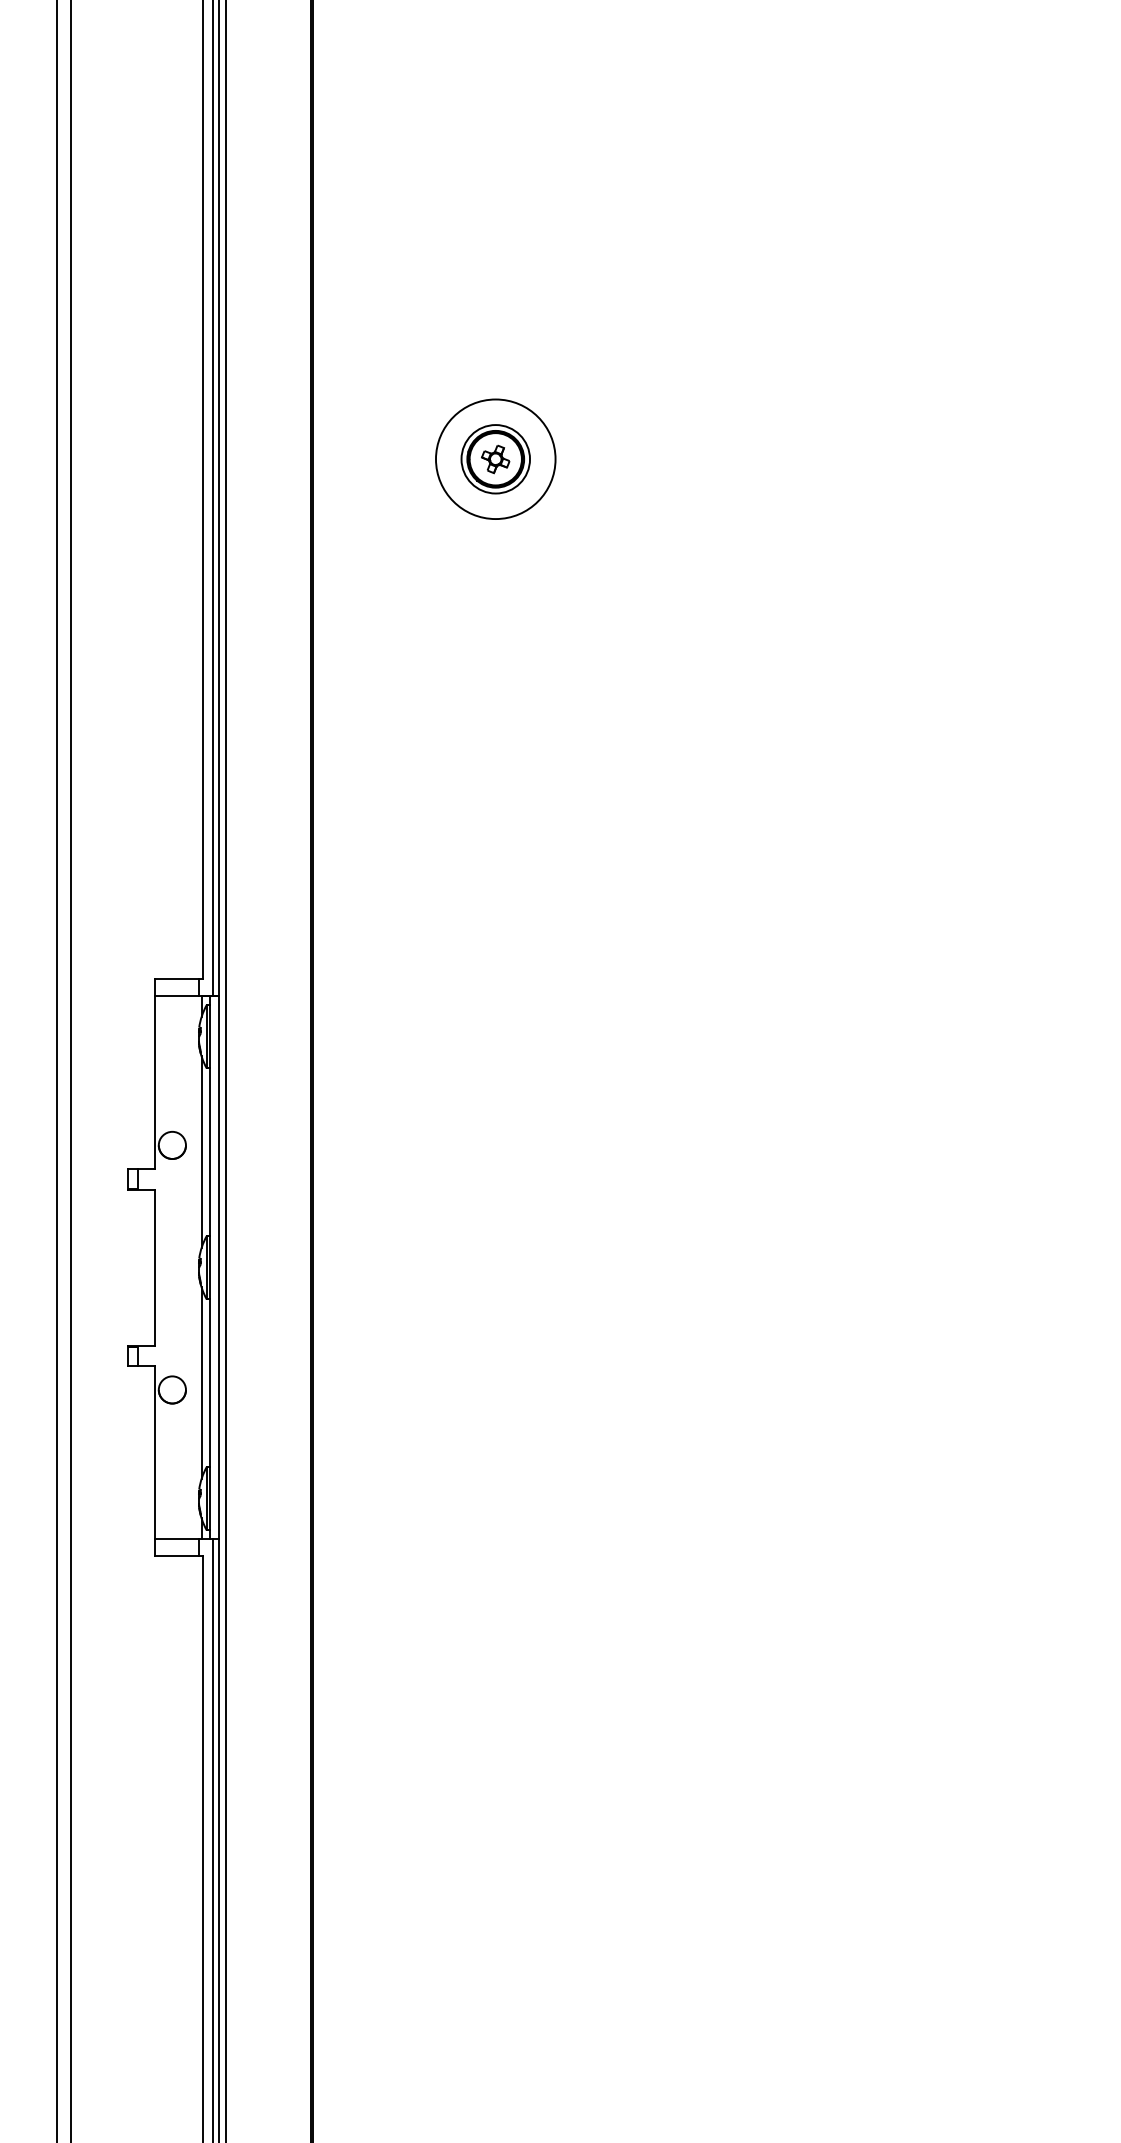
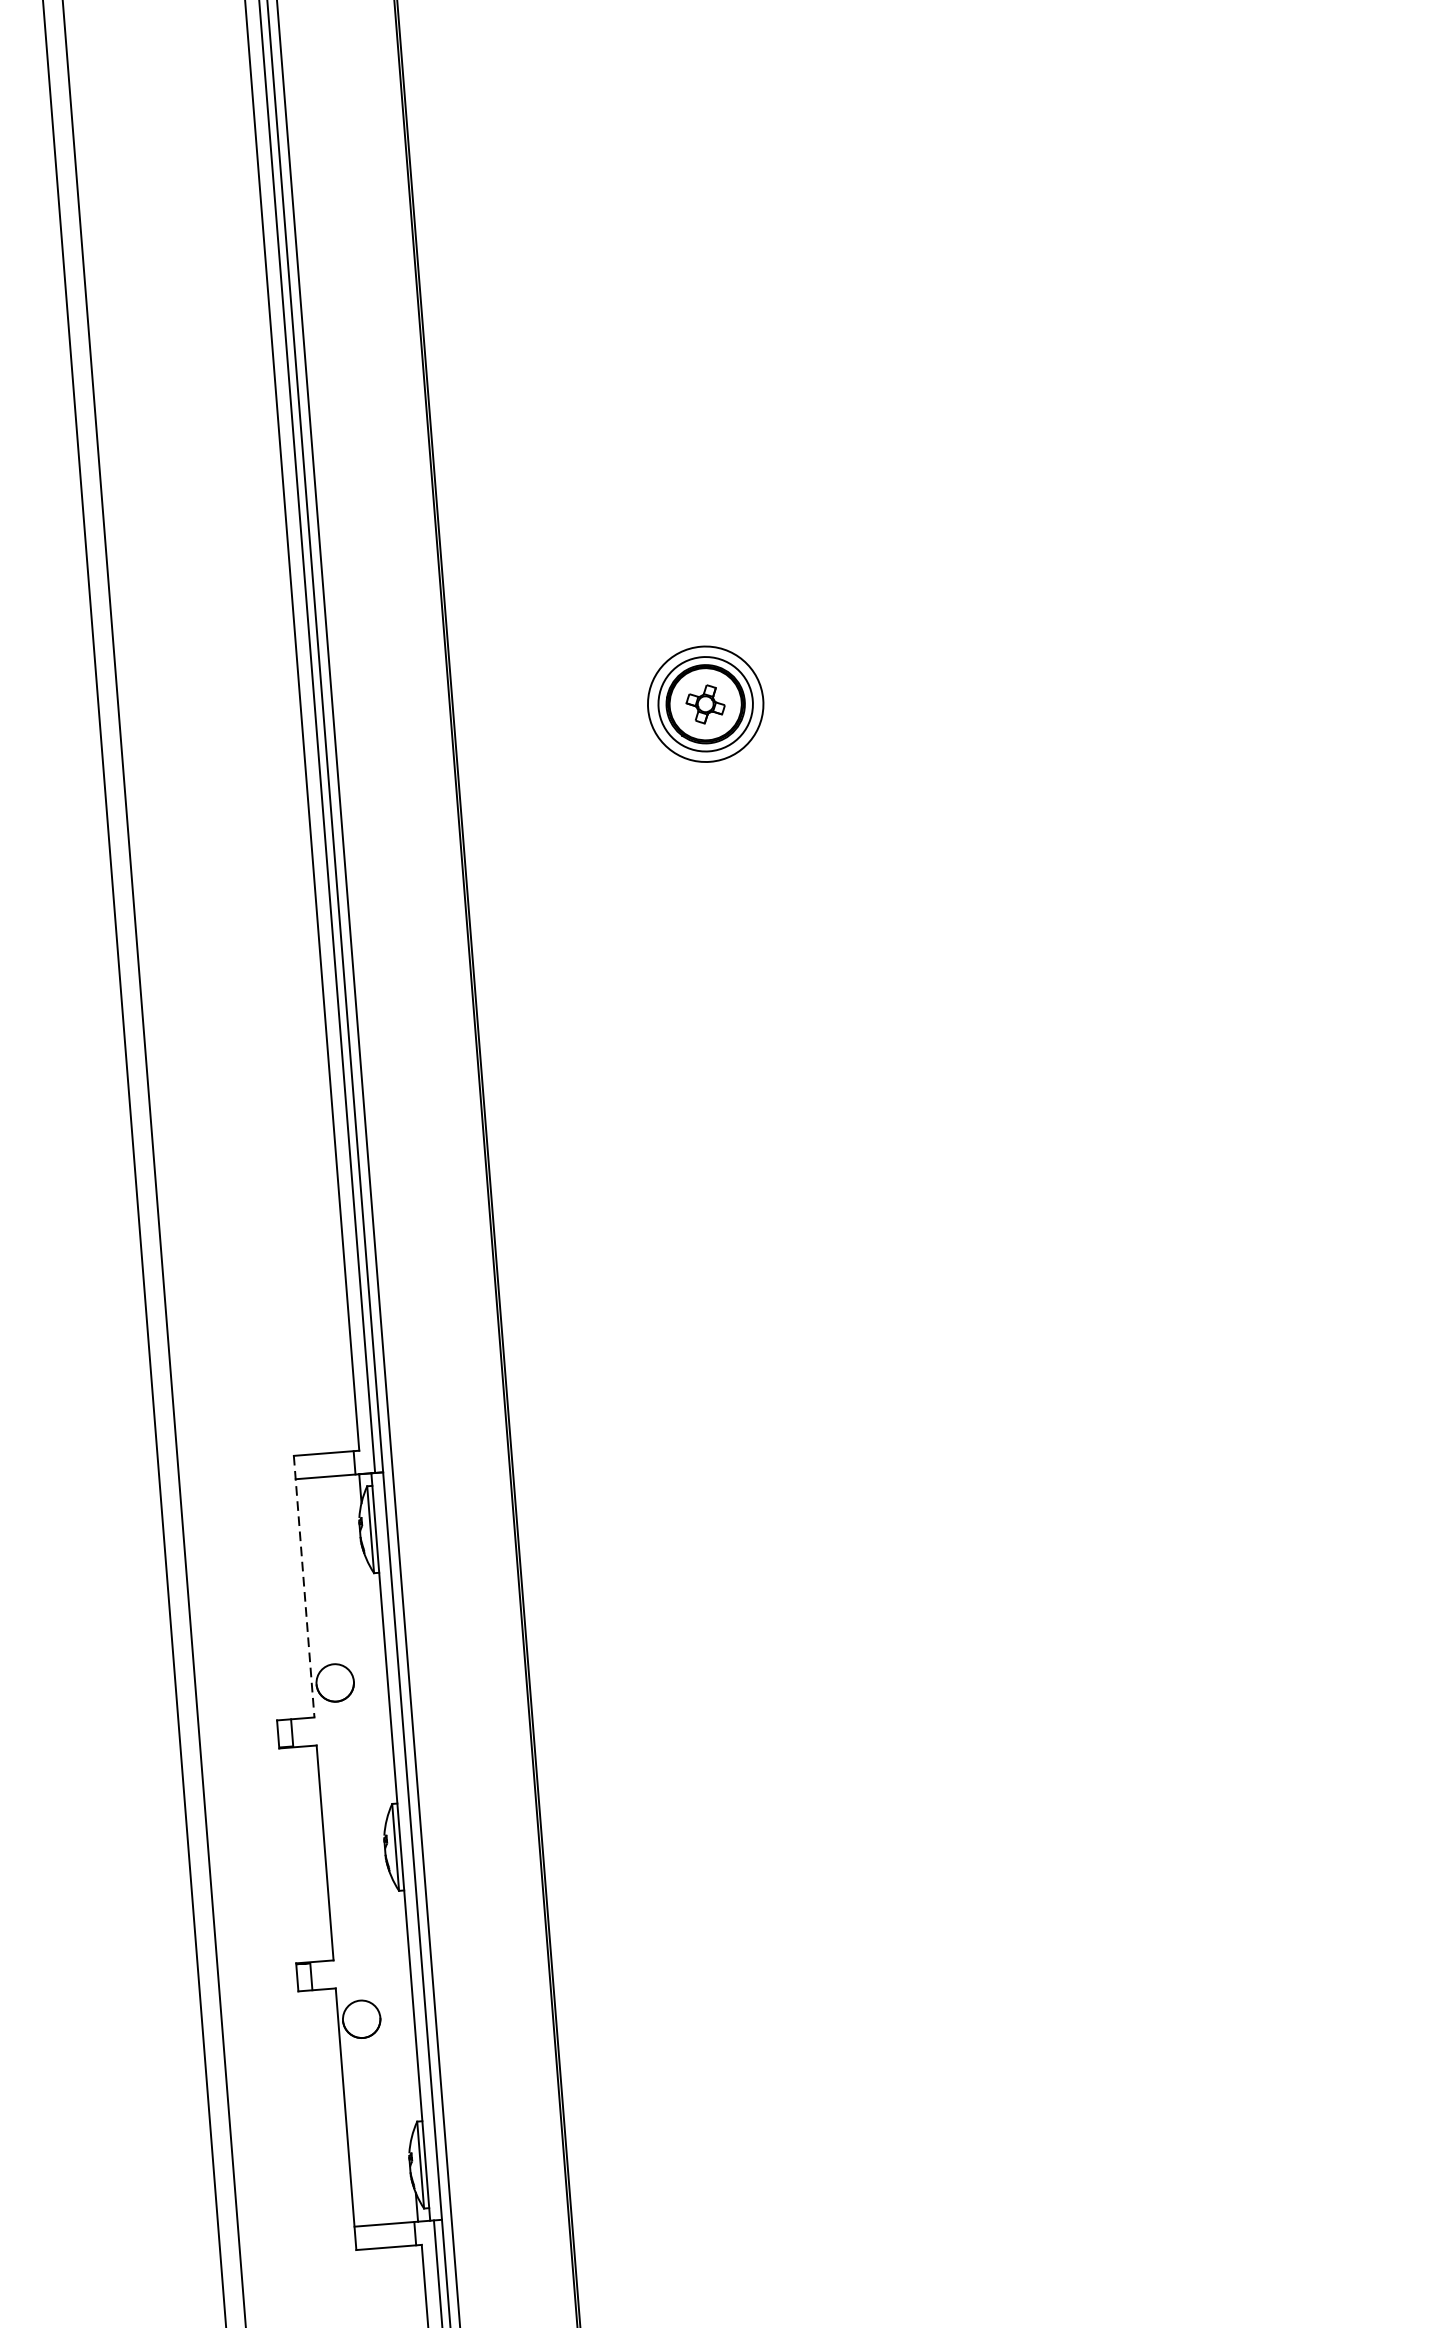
circle: (495, 459) -> (705, 704), size x0.7
line: (155, 1074) -> (304, 1587), solid -> dashed
line: (201, 1152) -> (376, 1689), removed
line: (201, 1382) -> (400, 2005), removed

